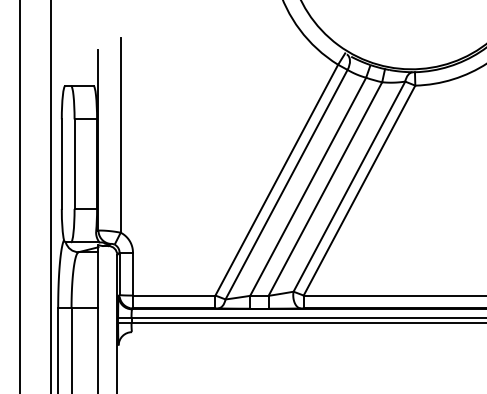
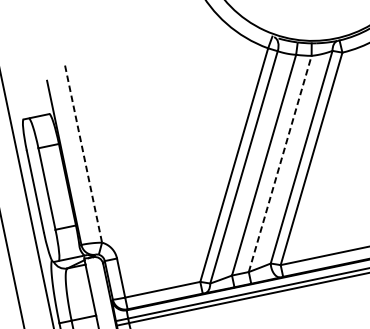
line: (120, 136) -> (83, 155), solid -> dashed
line: (325, 189) -> (280, 164), solid -> dashed

